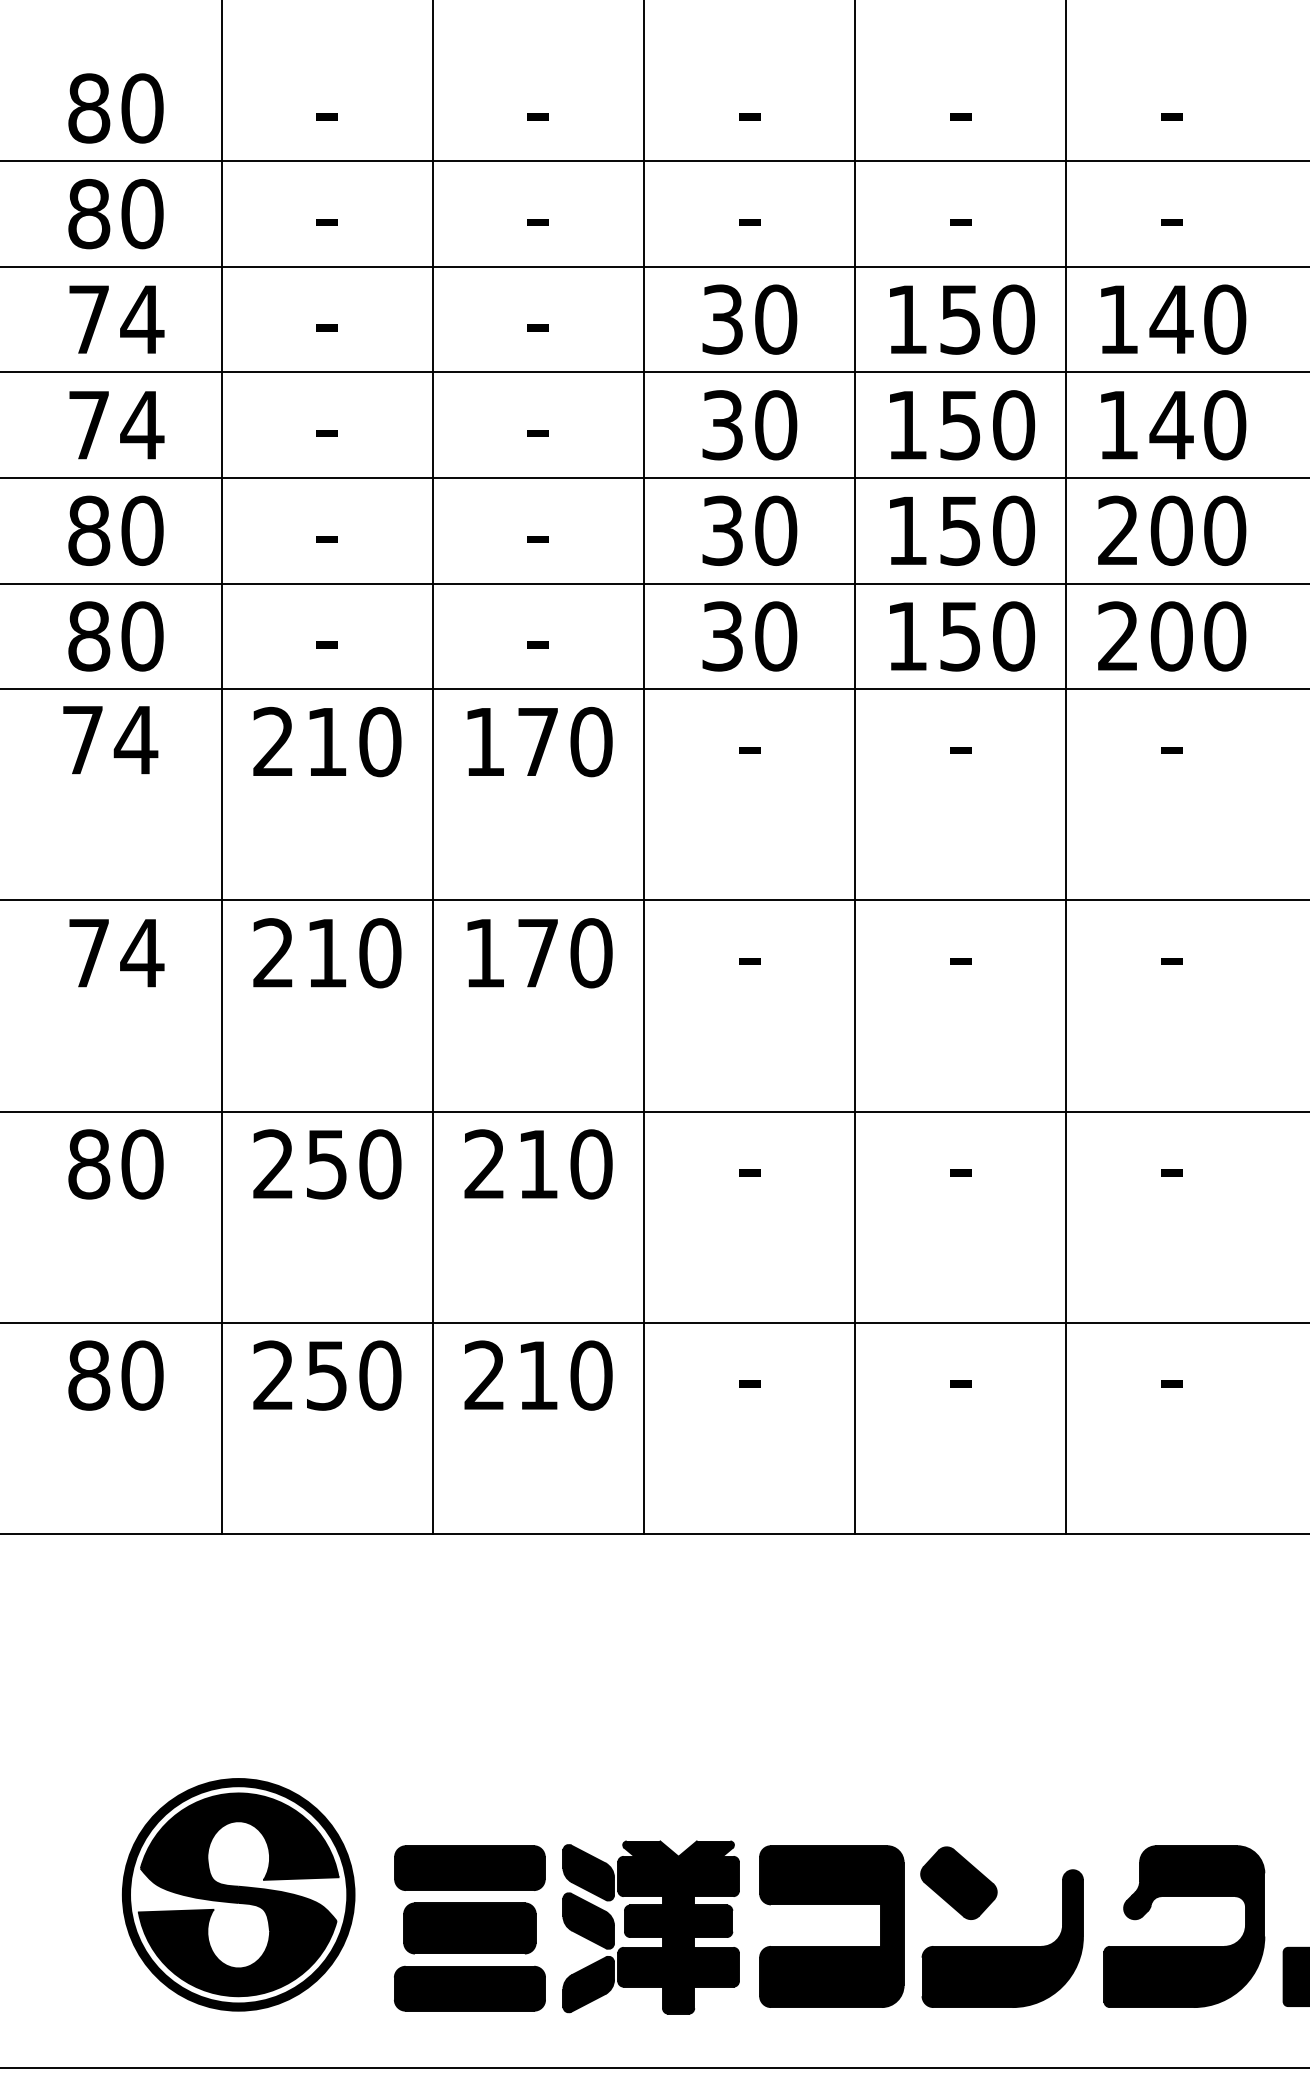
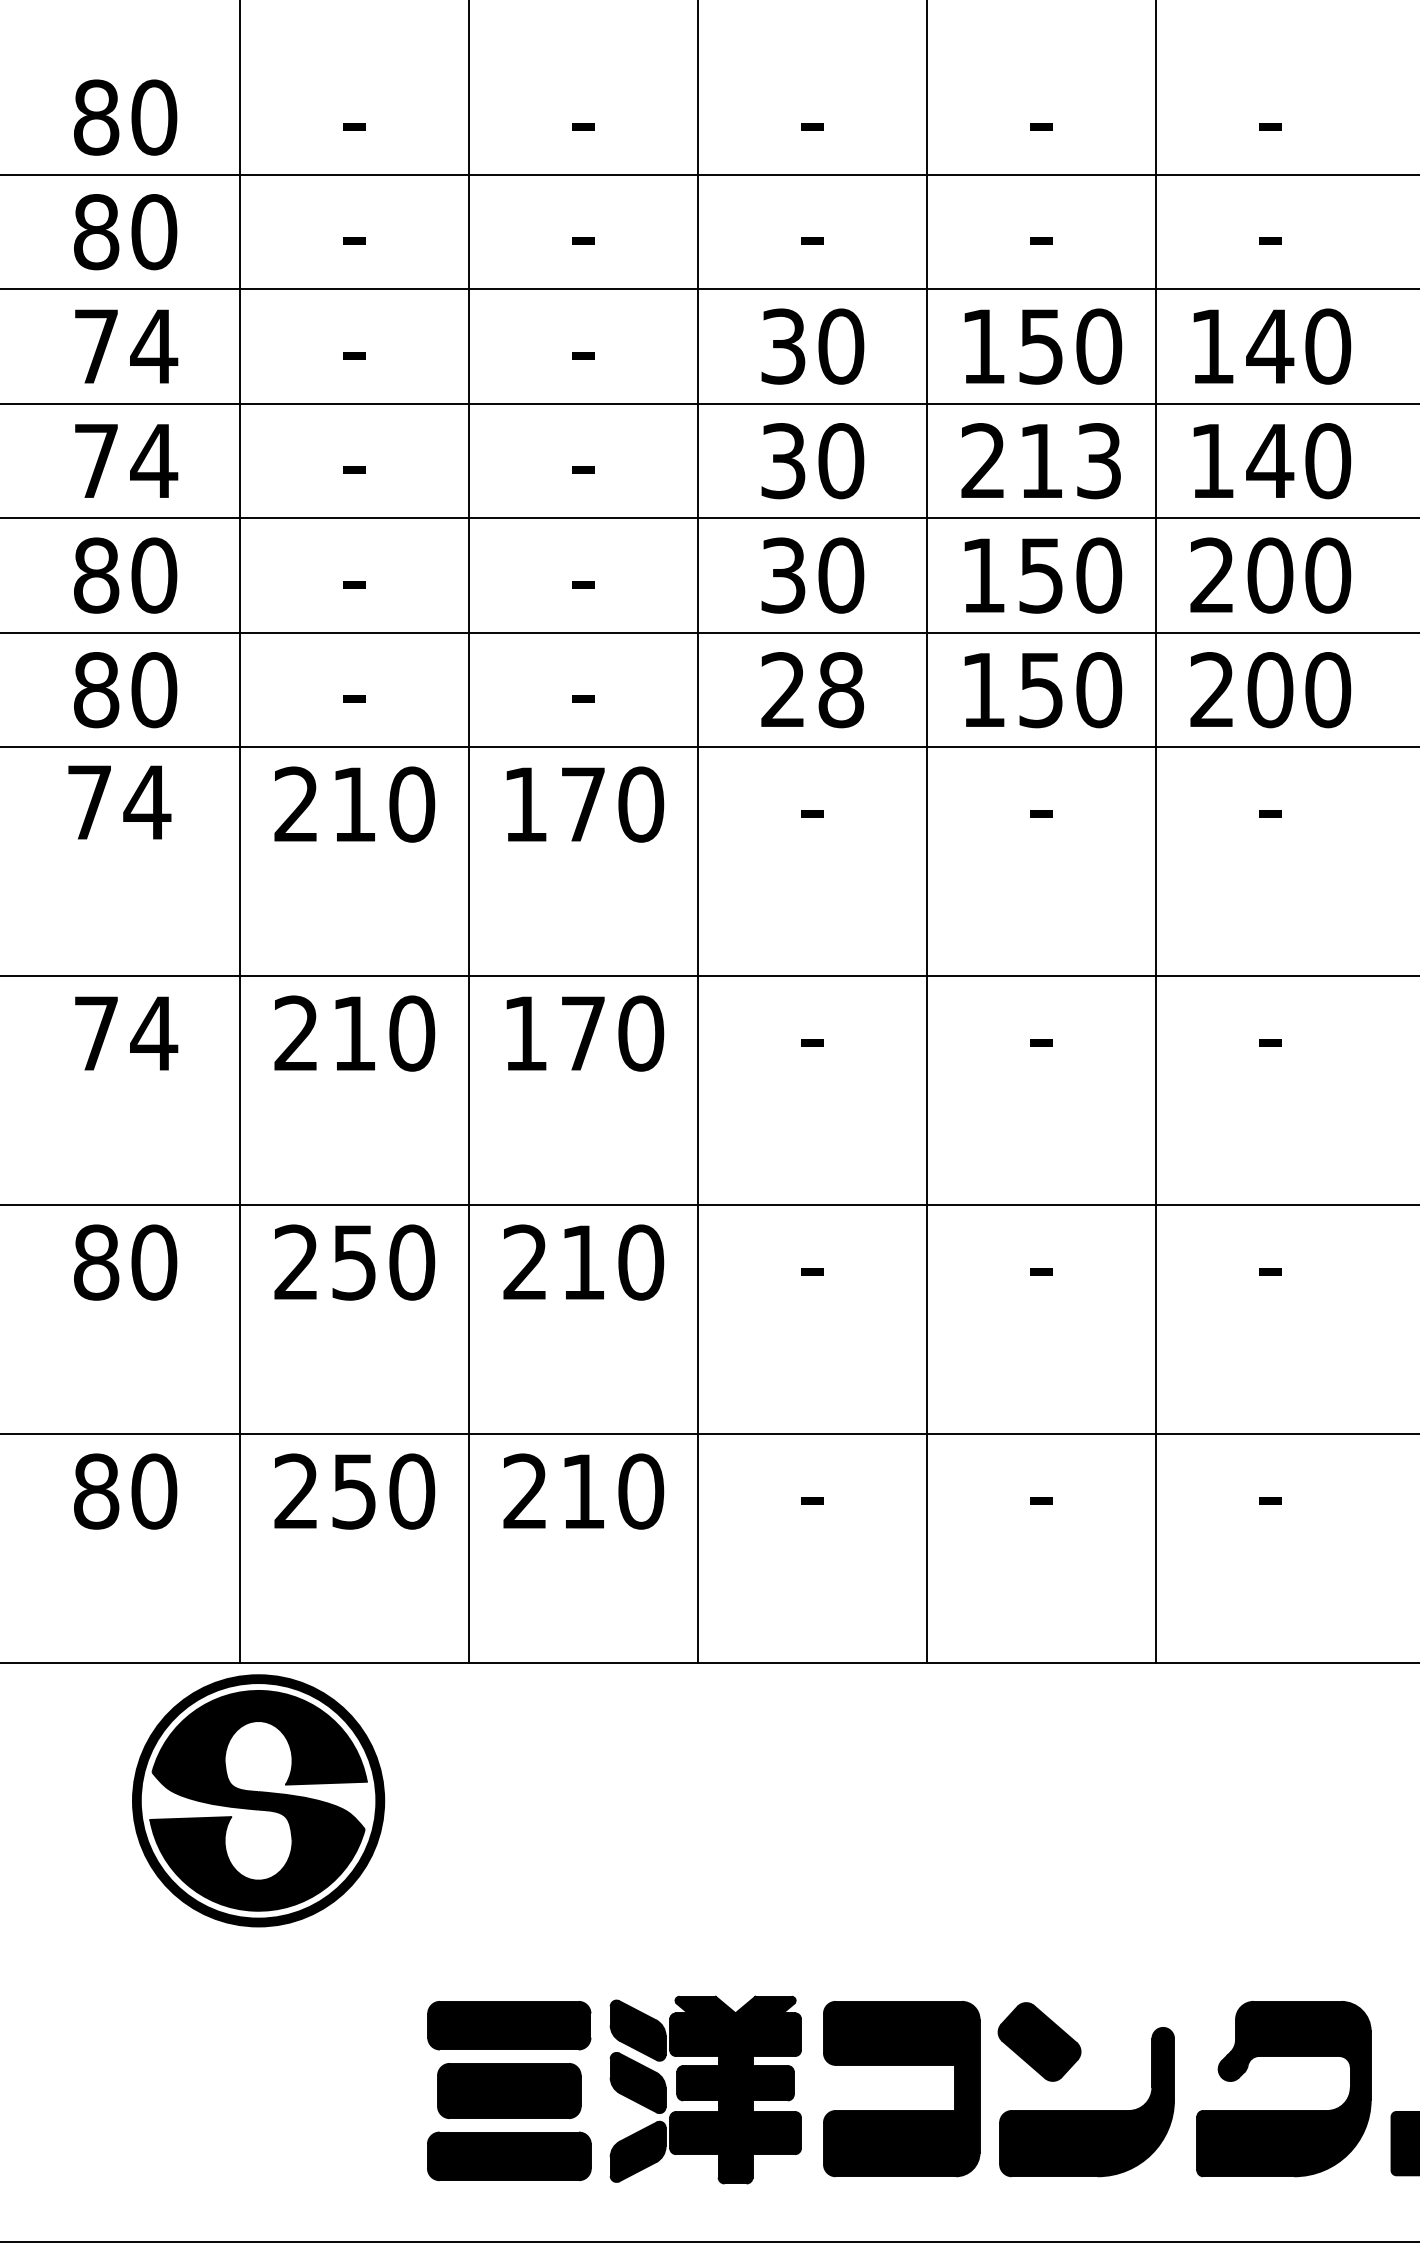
text: (961, 425) -> (1042, 461), 150 -> 213
text: (749, 636) -> (812, 690), 30 -> 28
part: (238, 1894) -> (258, 1800), moved

